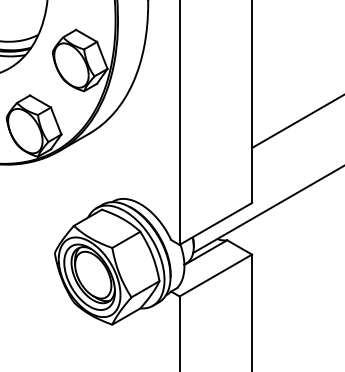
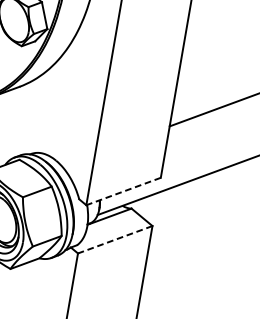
line: (215, 223) -> (123, 191), solid -> dashed
line: (215, 275) -> (114, 239), solid -> dashed

